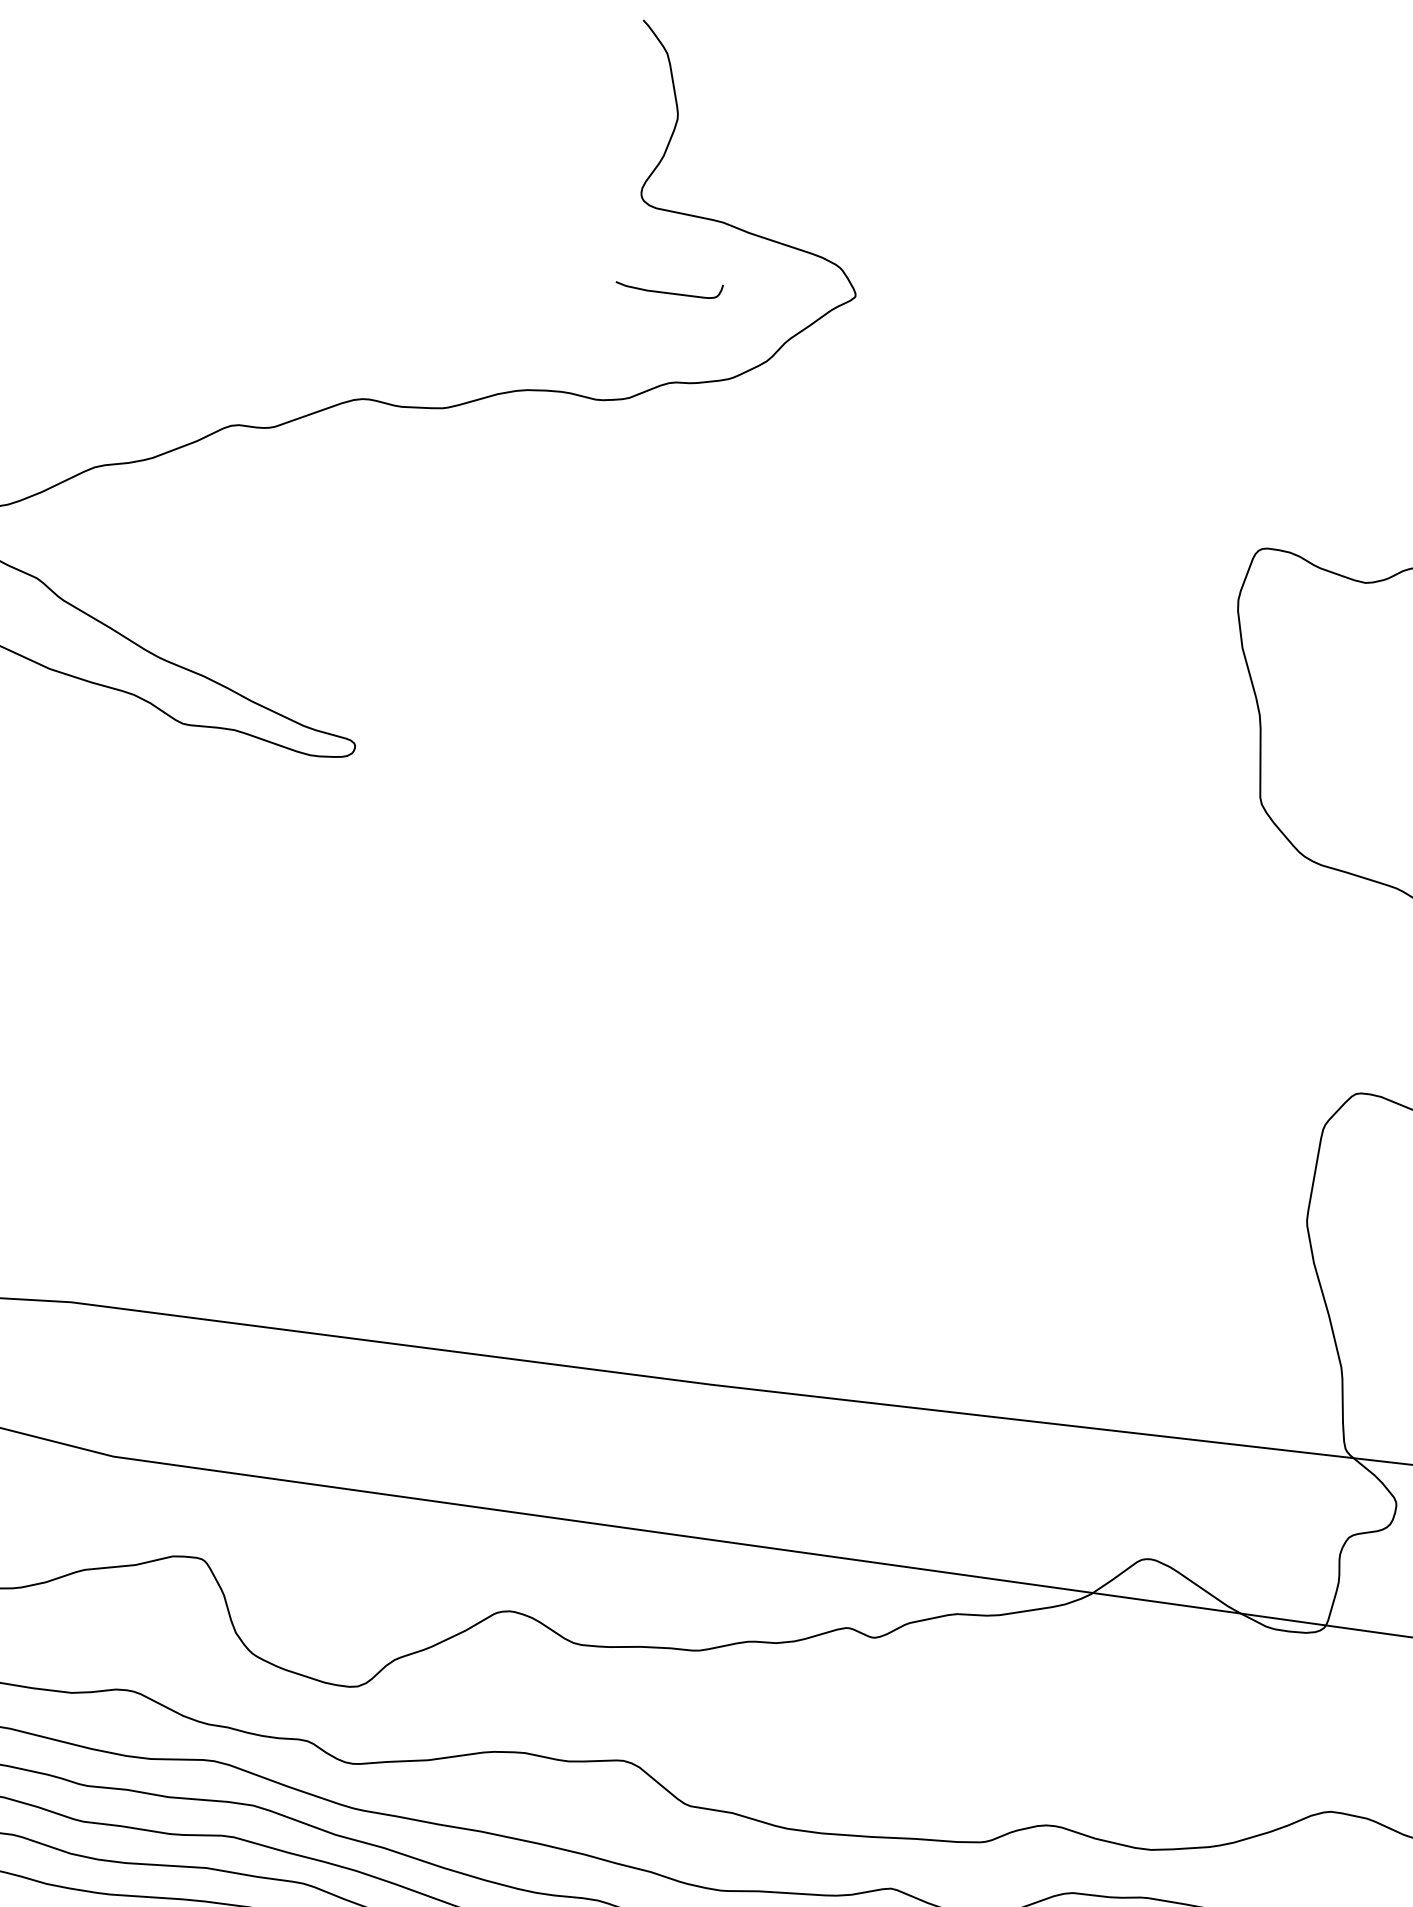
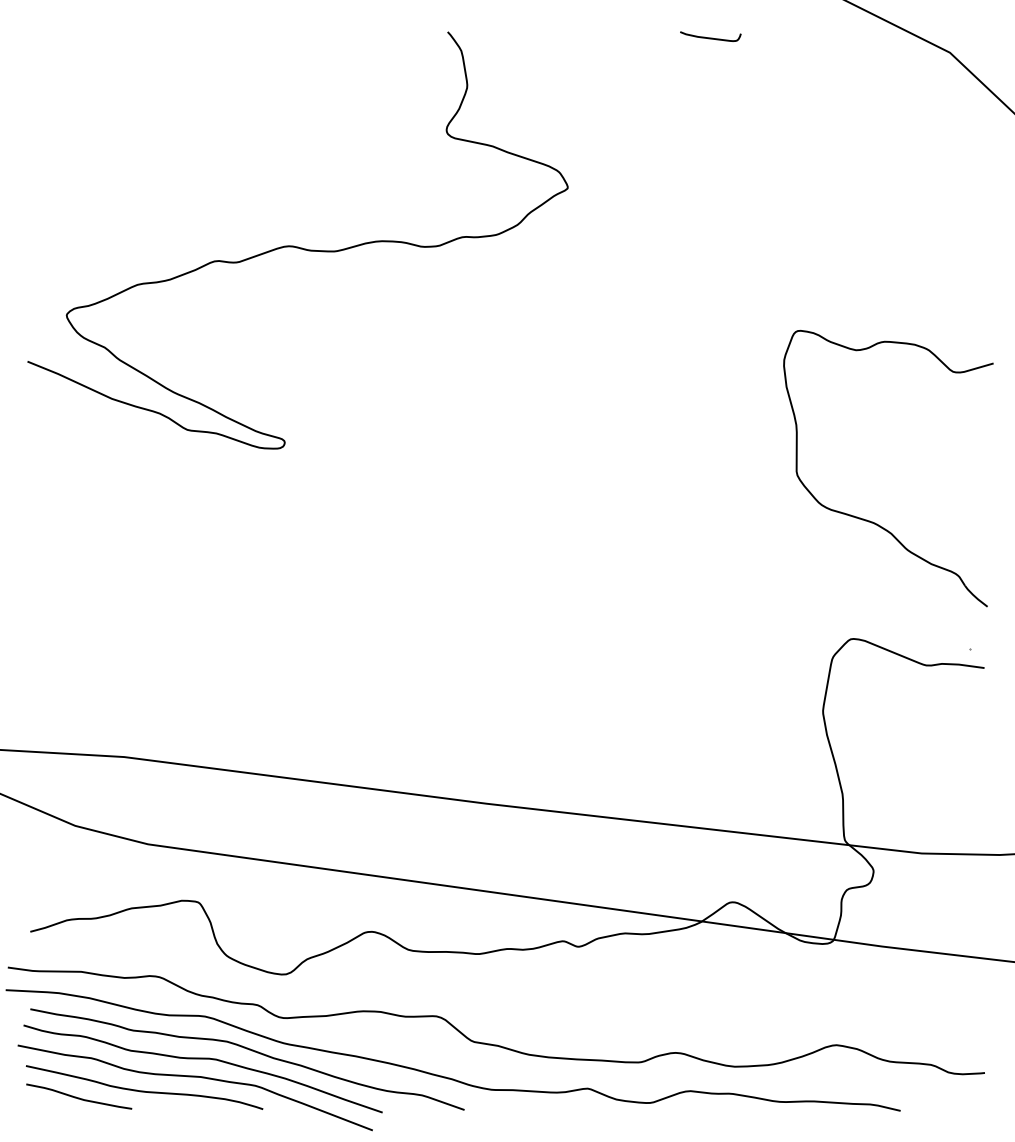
curve: (669, 291) -> (710, 37), moved

